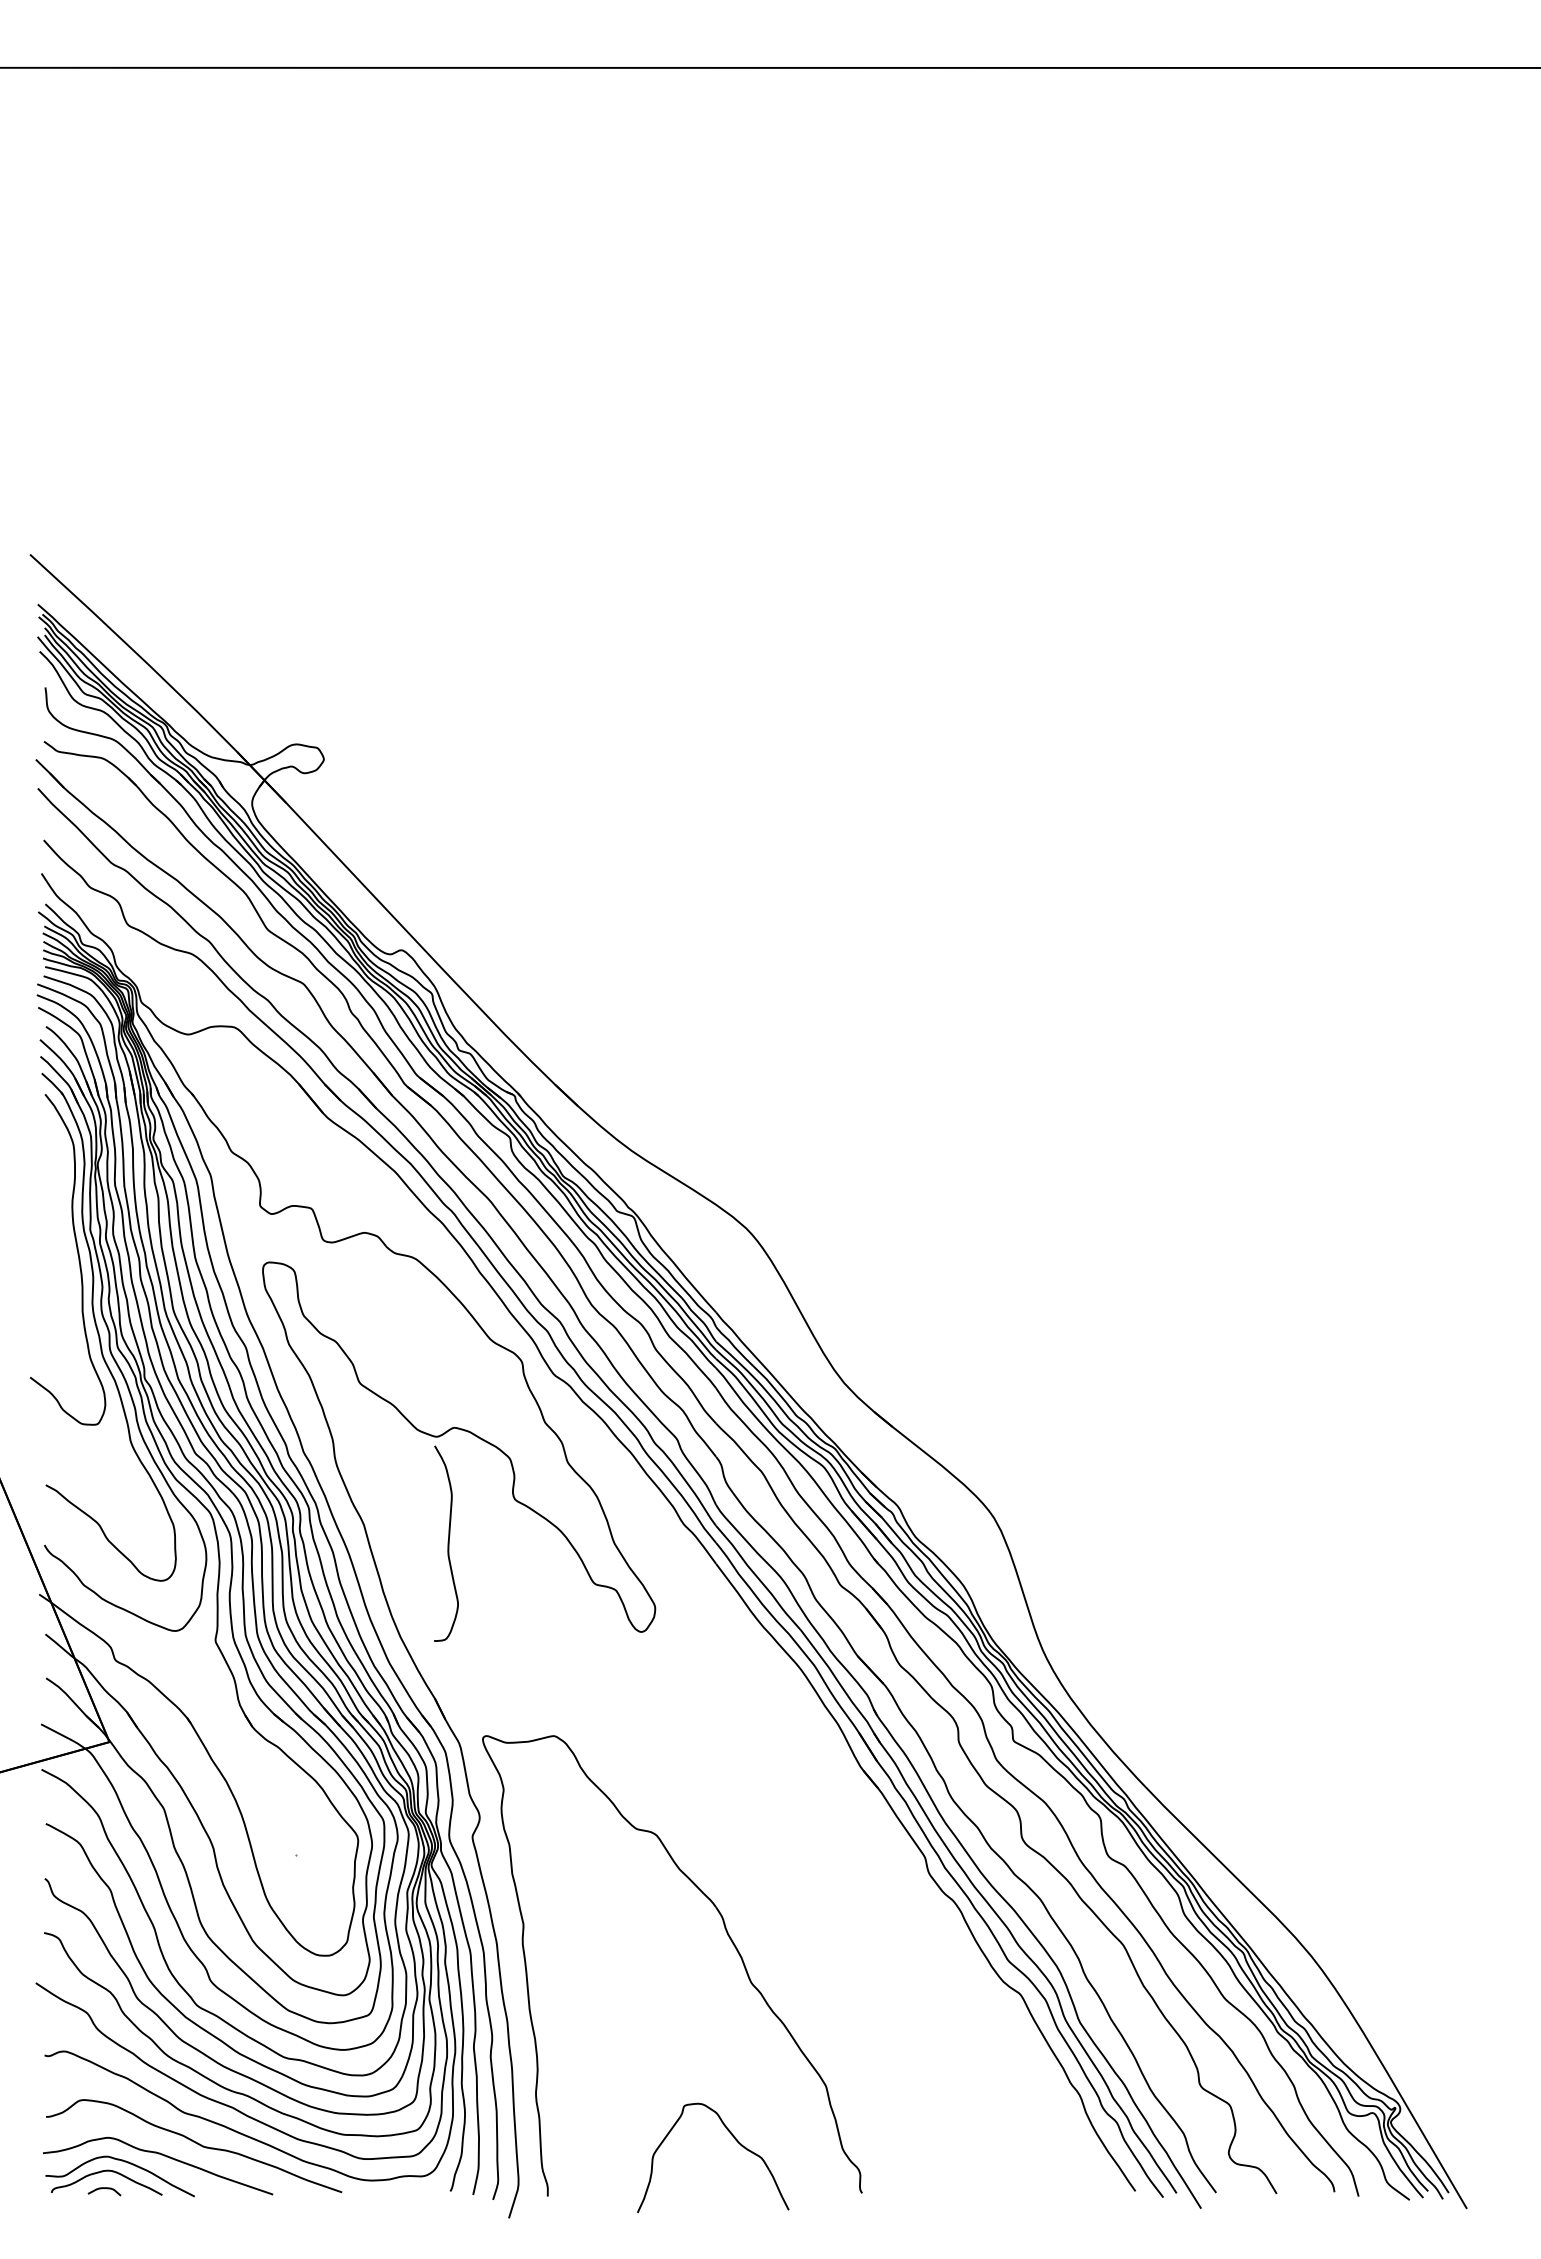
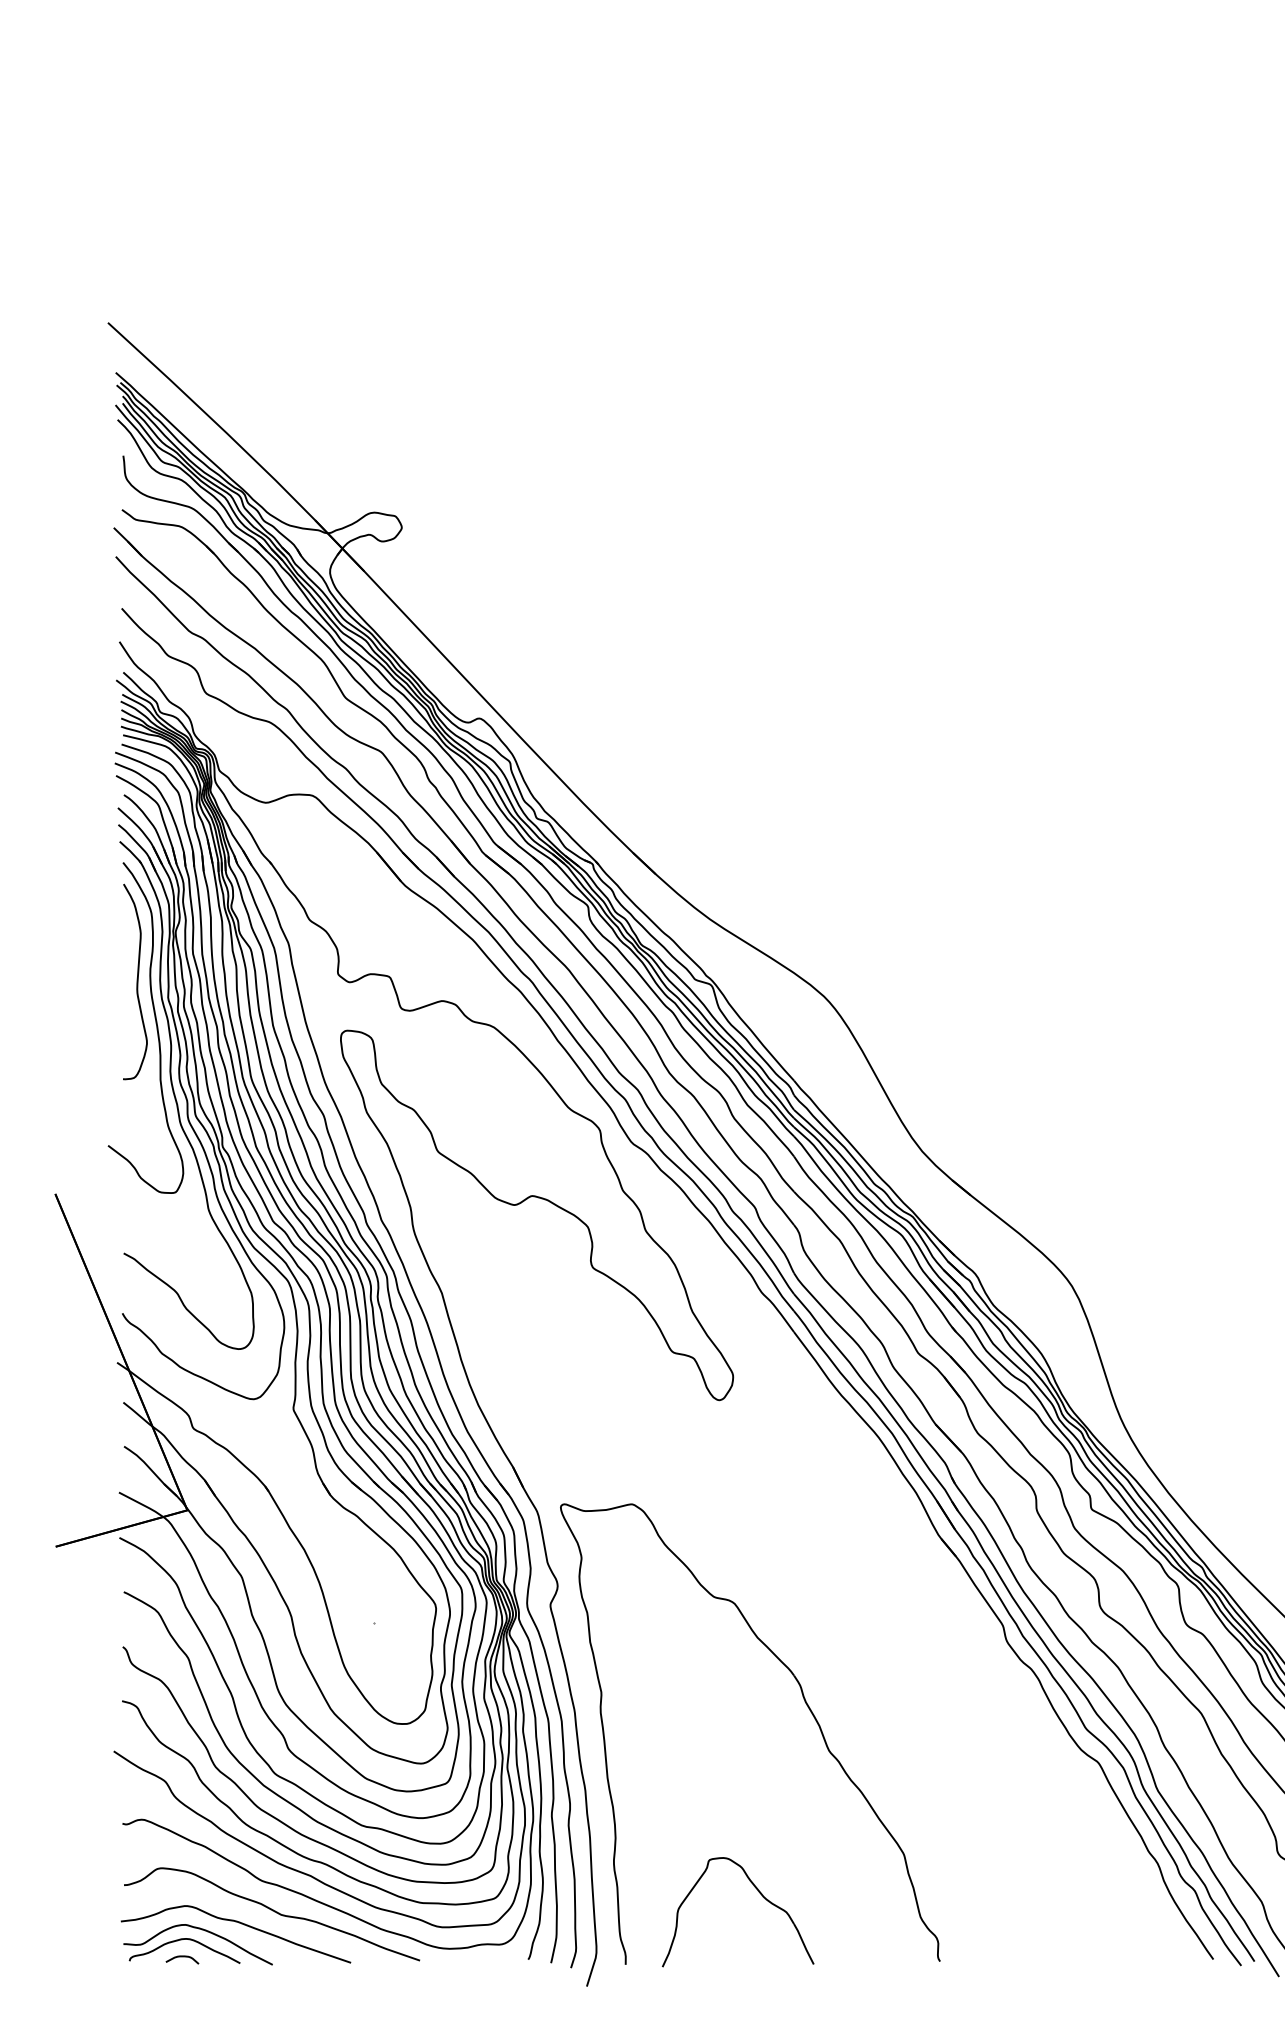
curve: (447, 1543) -> (136, 981), moved
part: (734, 2139) -> (759, 1893), moved

